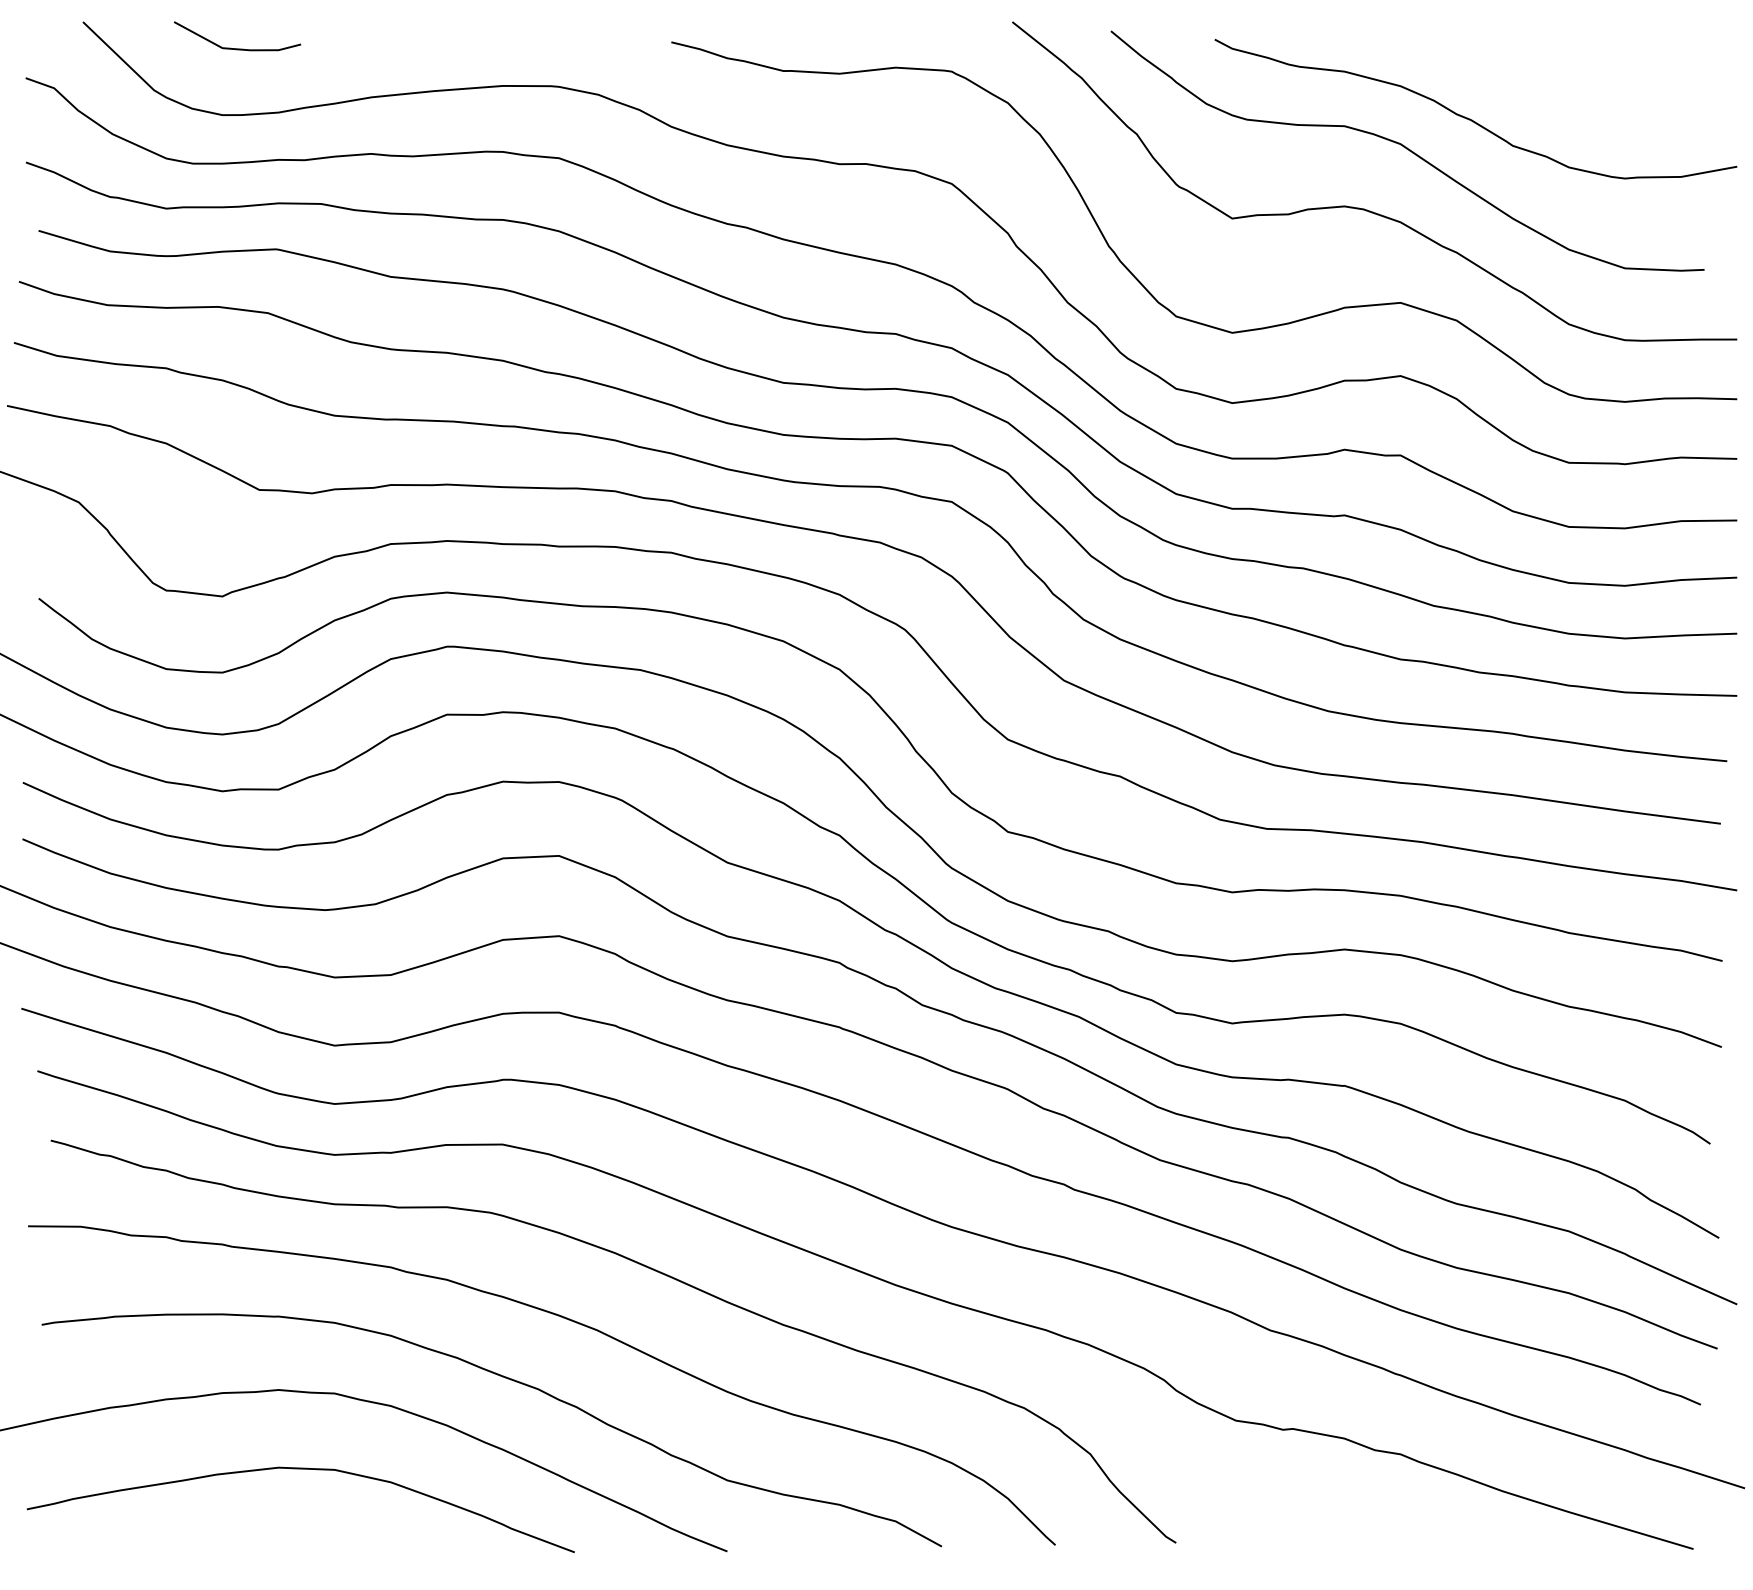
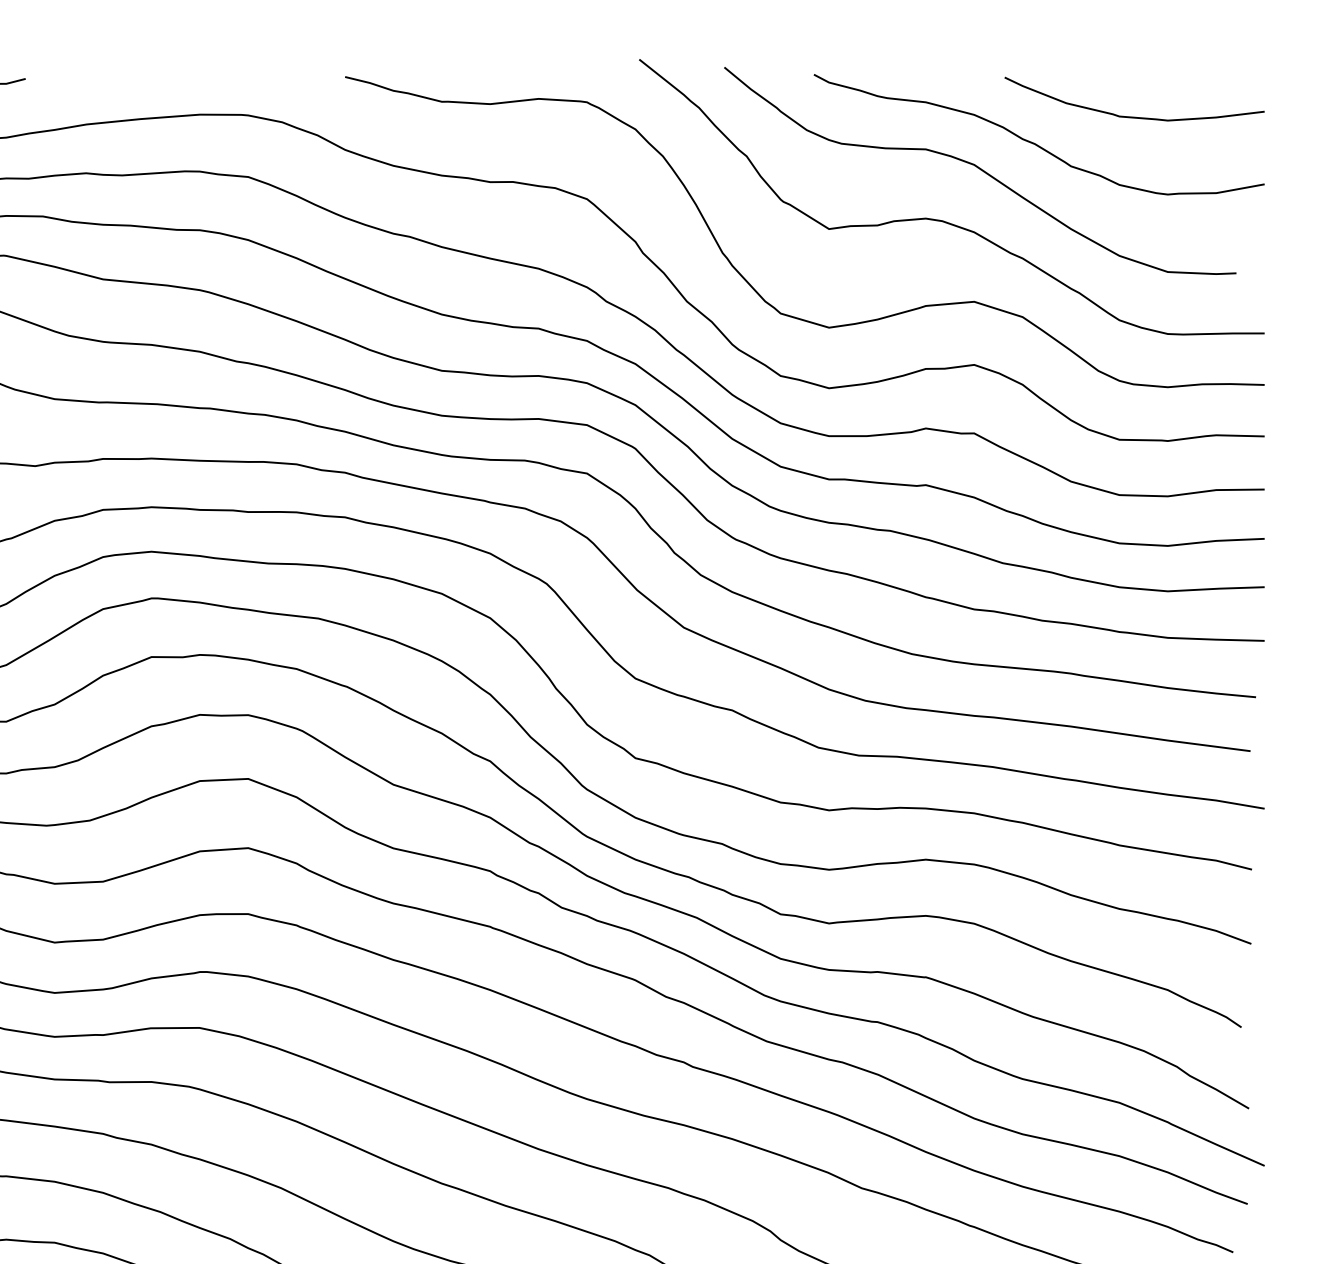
curve: (1586, 88) -> (1134, 116), added

